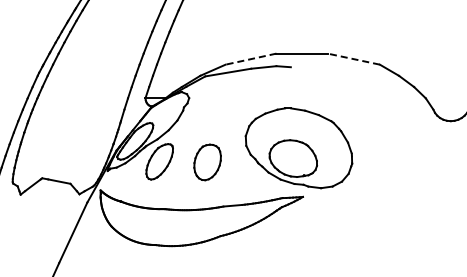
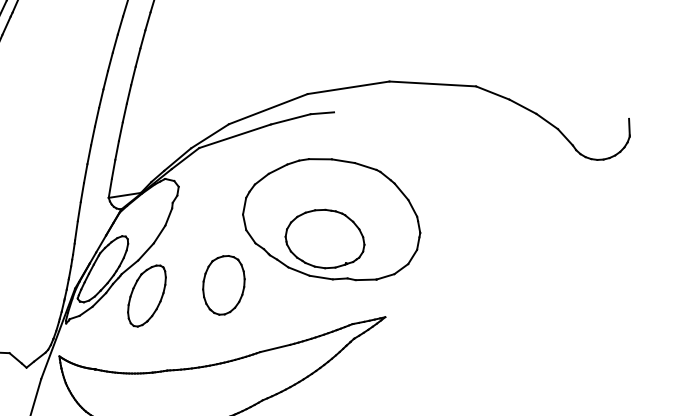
line: (250, 59) -> (267, 109), dashed -> solid
line: (353, 59) -> (432, 84), dashed -> solid
part: (298, 148) -> (330, 221), moved

